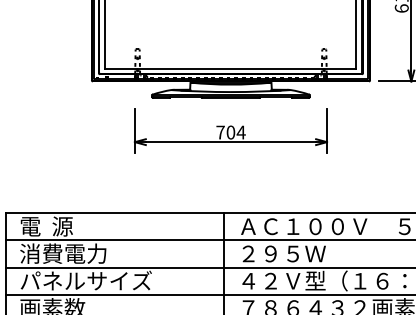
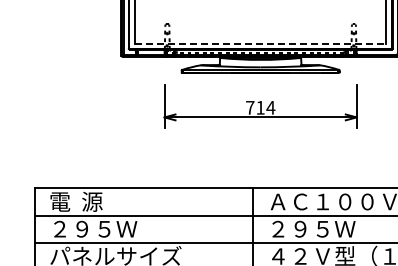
line: (230, 68) -> (260, 43), solid -> dashed
text: (230, 132) -> (260, 107), 704 -> 714
text: (63, 253) -> (93, 228), 消費電力 -> ２９５Ｗ

